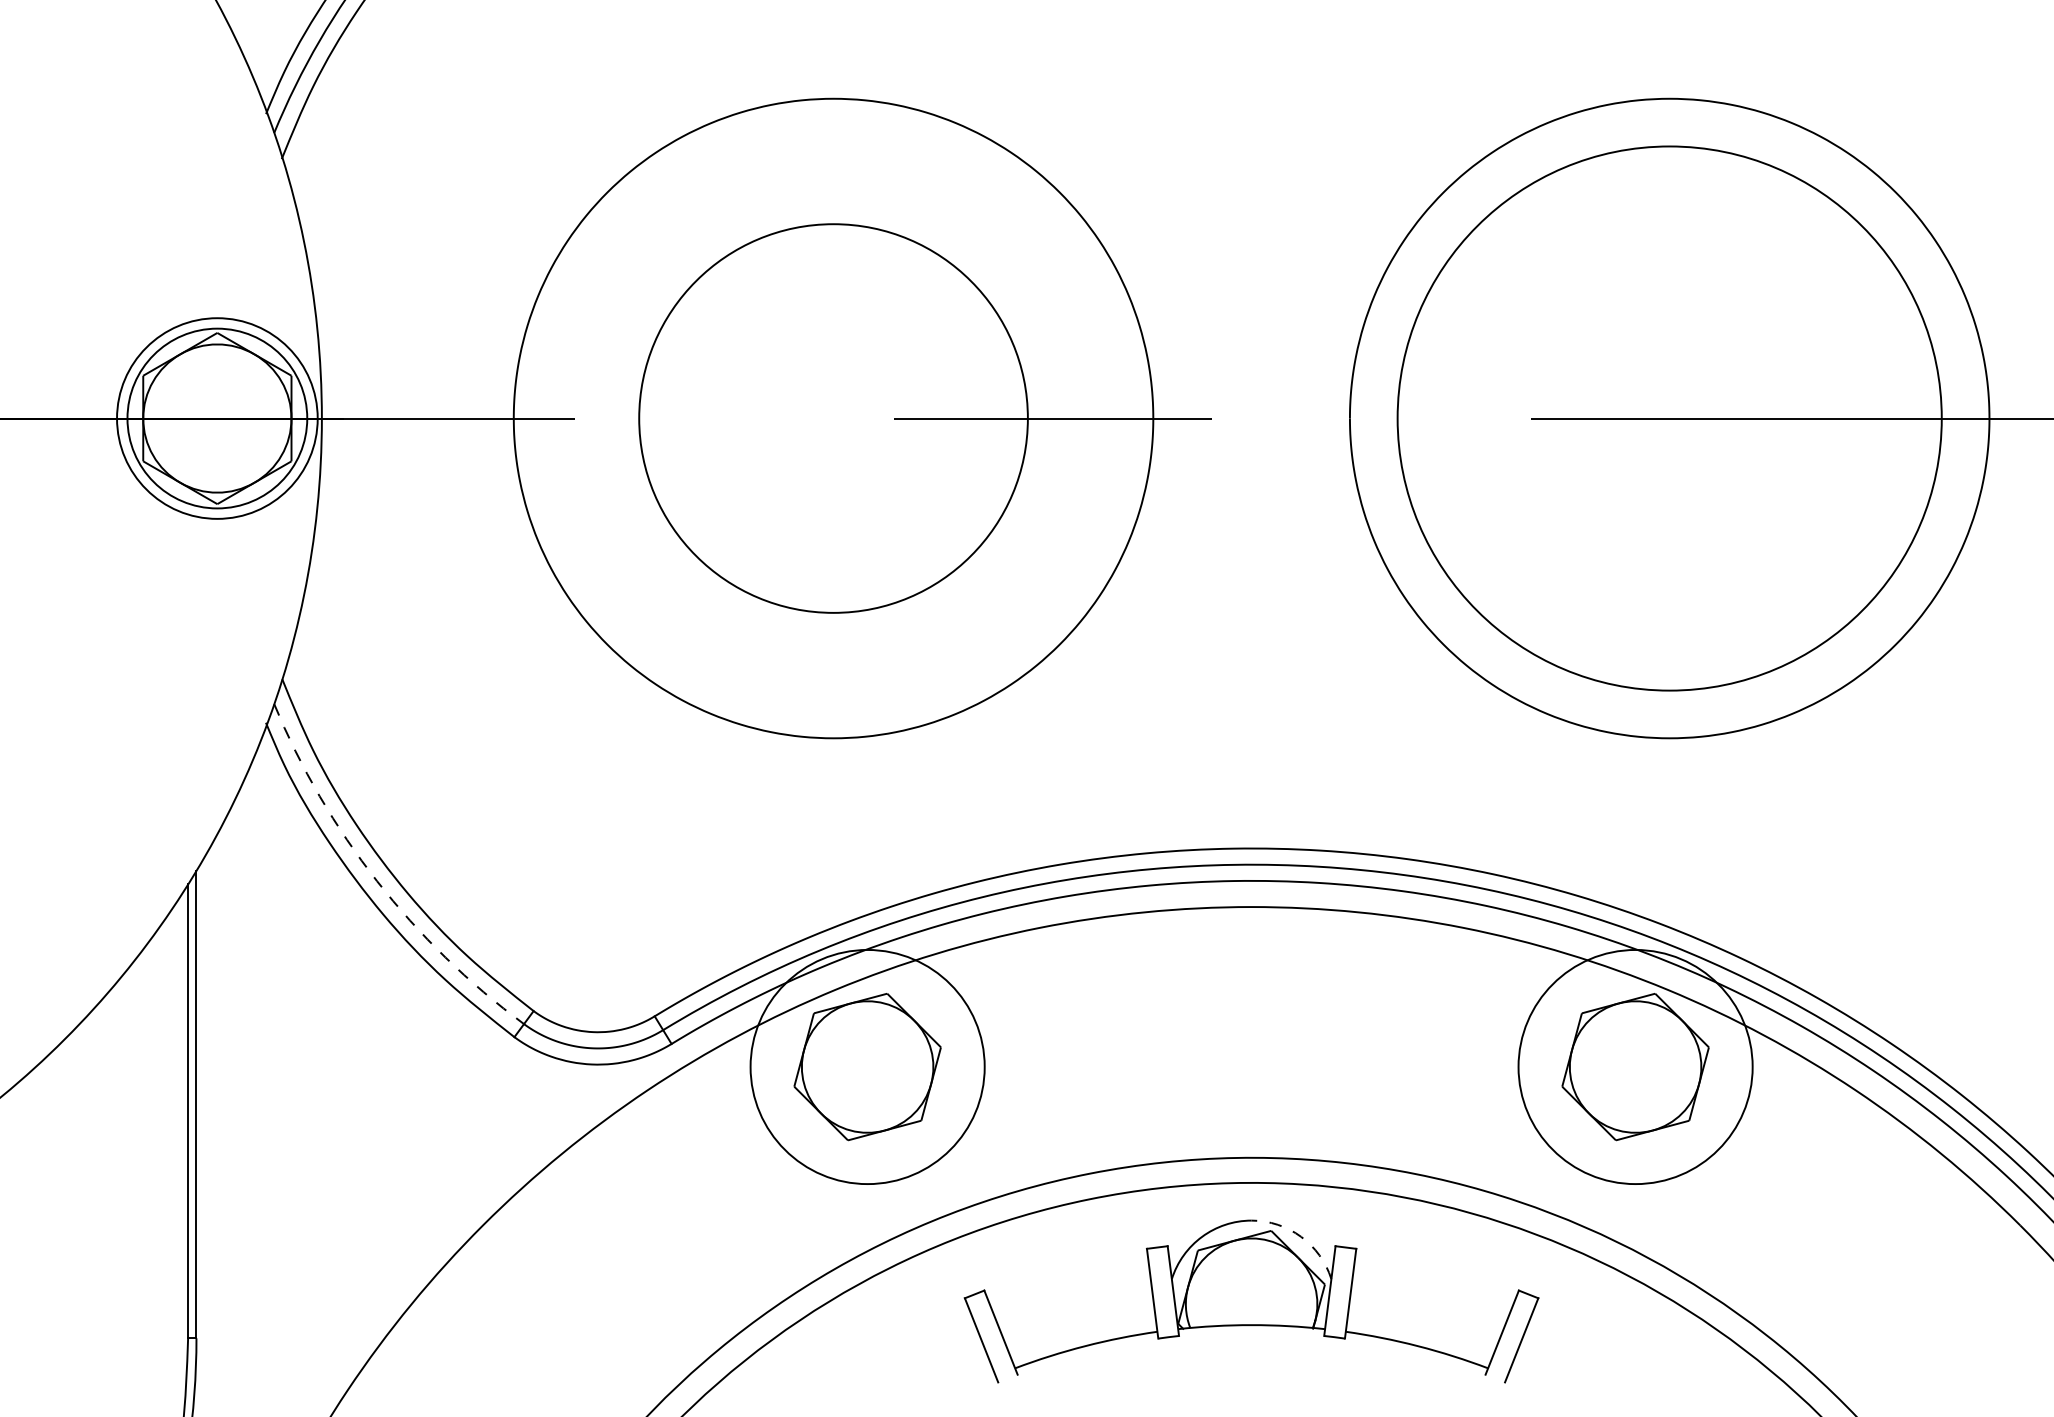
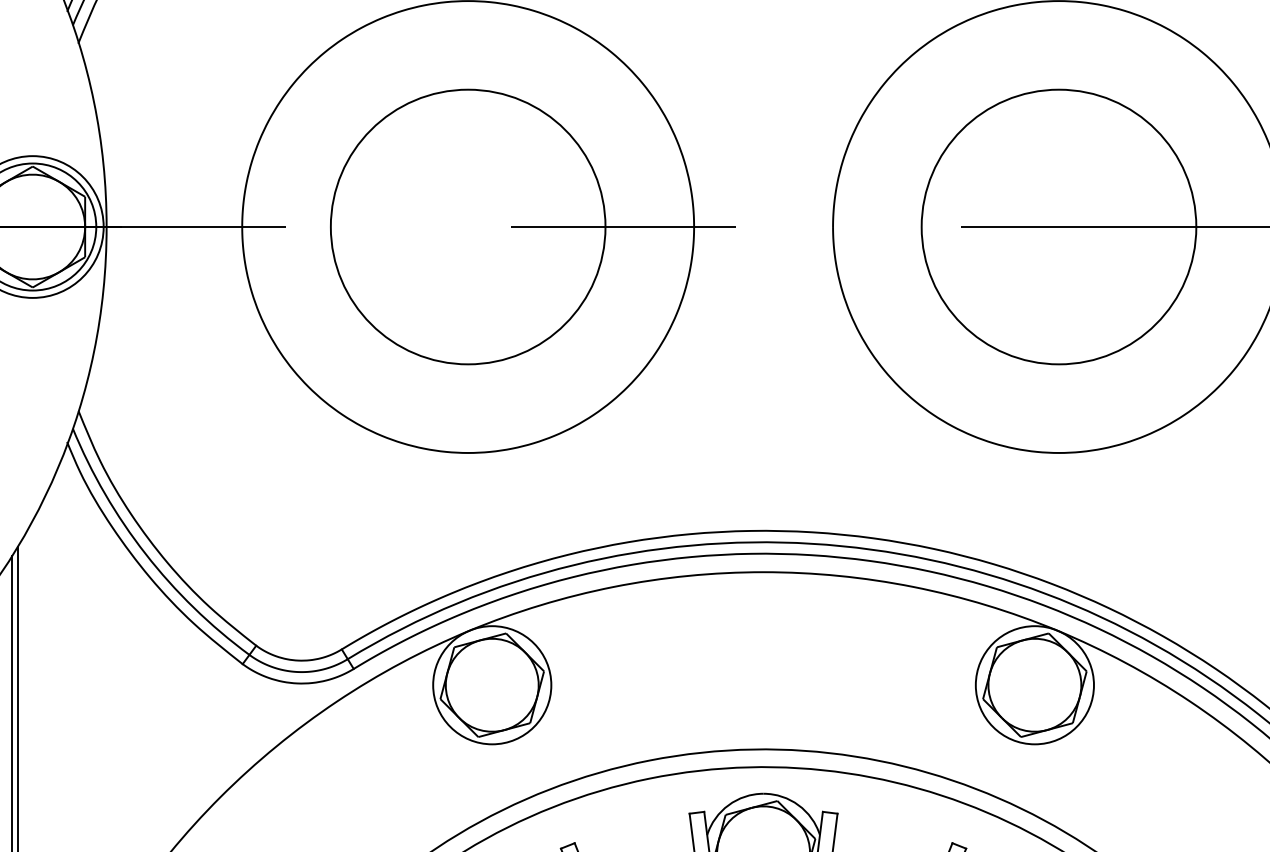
circle: (1669, 418) -> (1058, 227), size x0.71
arc: (377, 881) -> (145, 554), dashed -> solid
circle: (867, 1066) -> (492, 684), size x0.71
circle: (1635, 1066) -> (1034, 684), size x0.71
arc: (1301, 1236) -> (798, 804), dashed -> solid

